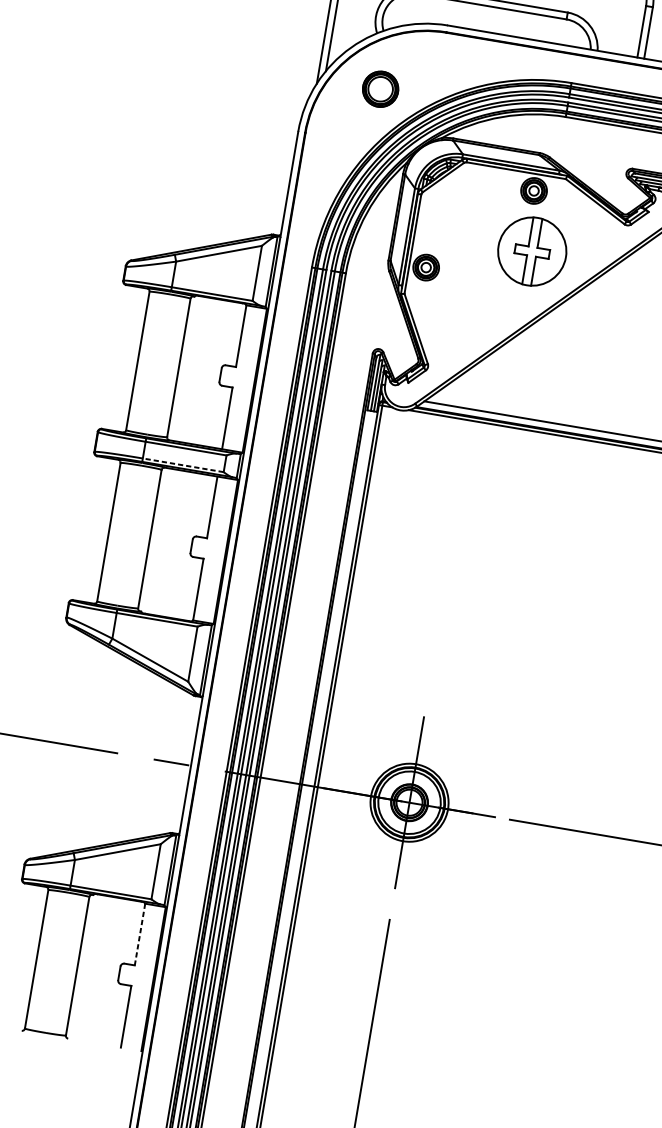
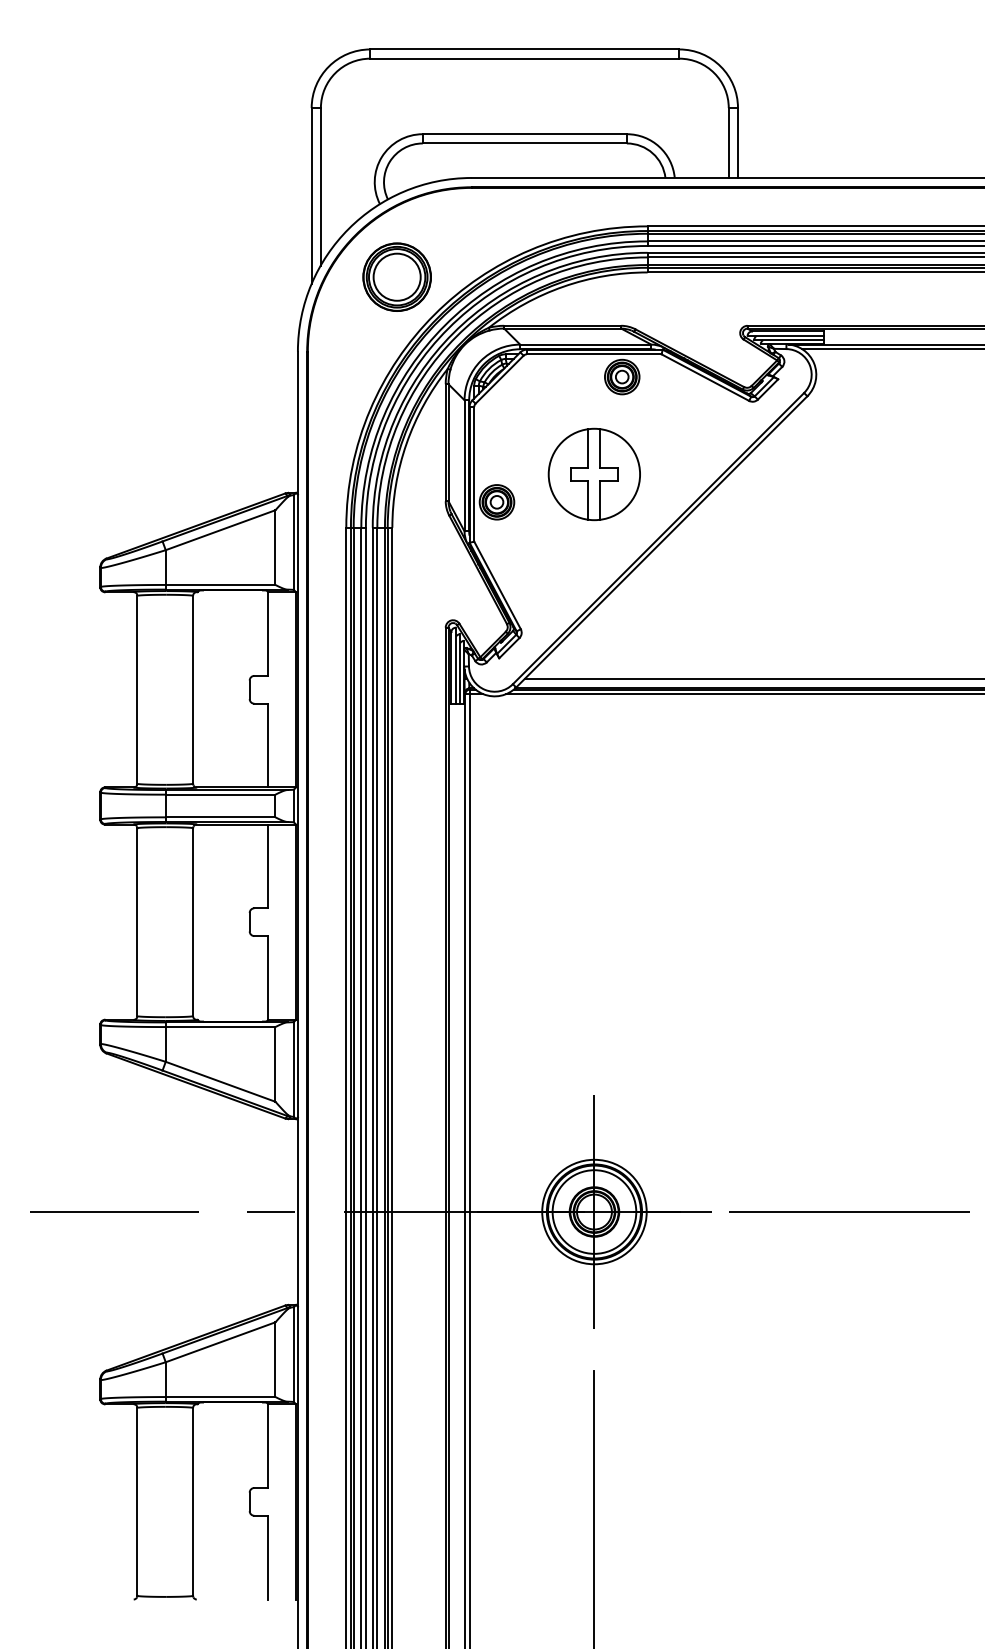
part: (380, 88) -> (396, 276), size x1.43
part: (531, 251) -> (593, 474), moved
line: (183, 465) -> (220, 817), dashed -> solid
line: (140, 934) -> (268, 1446), dashed -> solid

